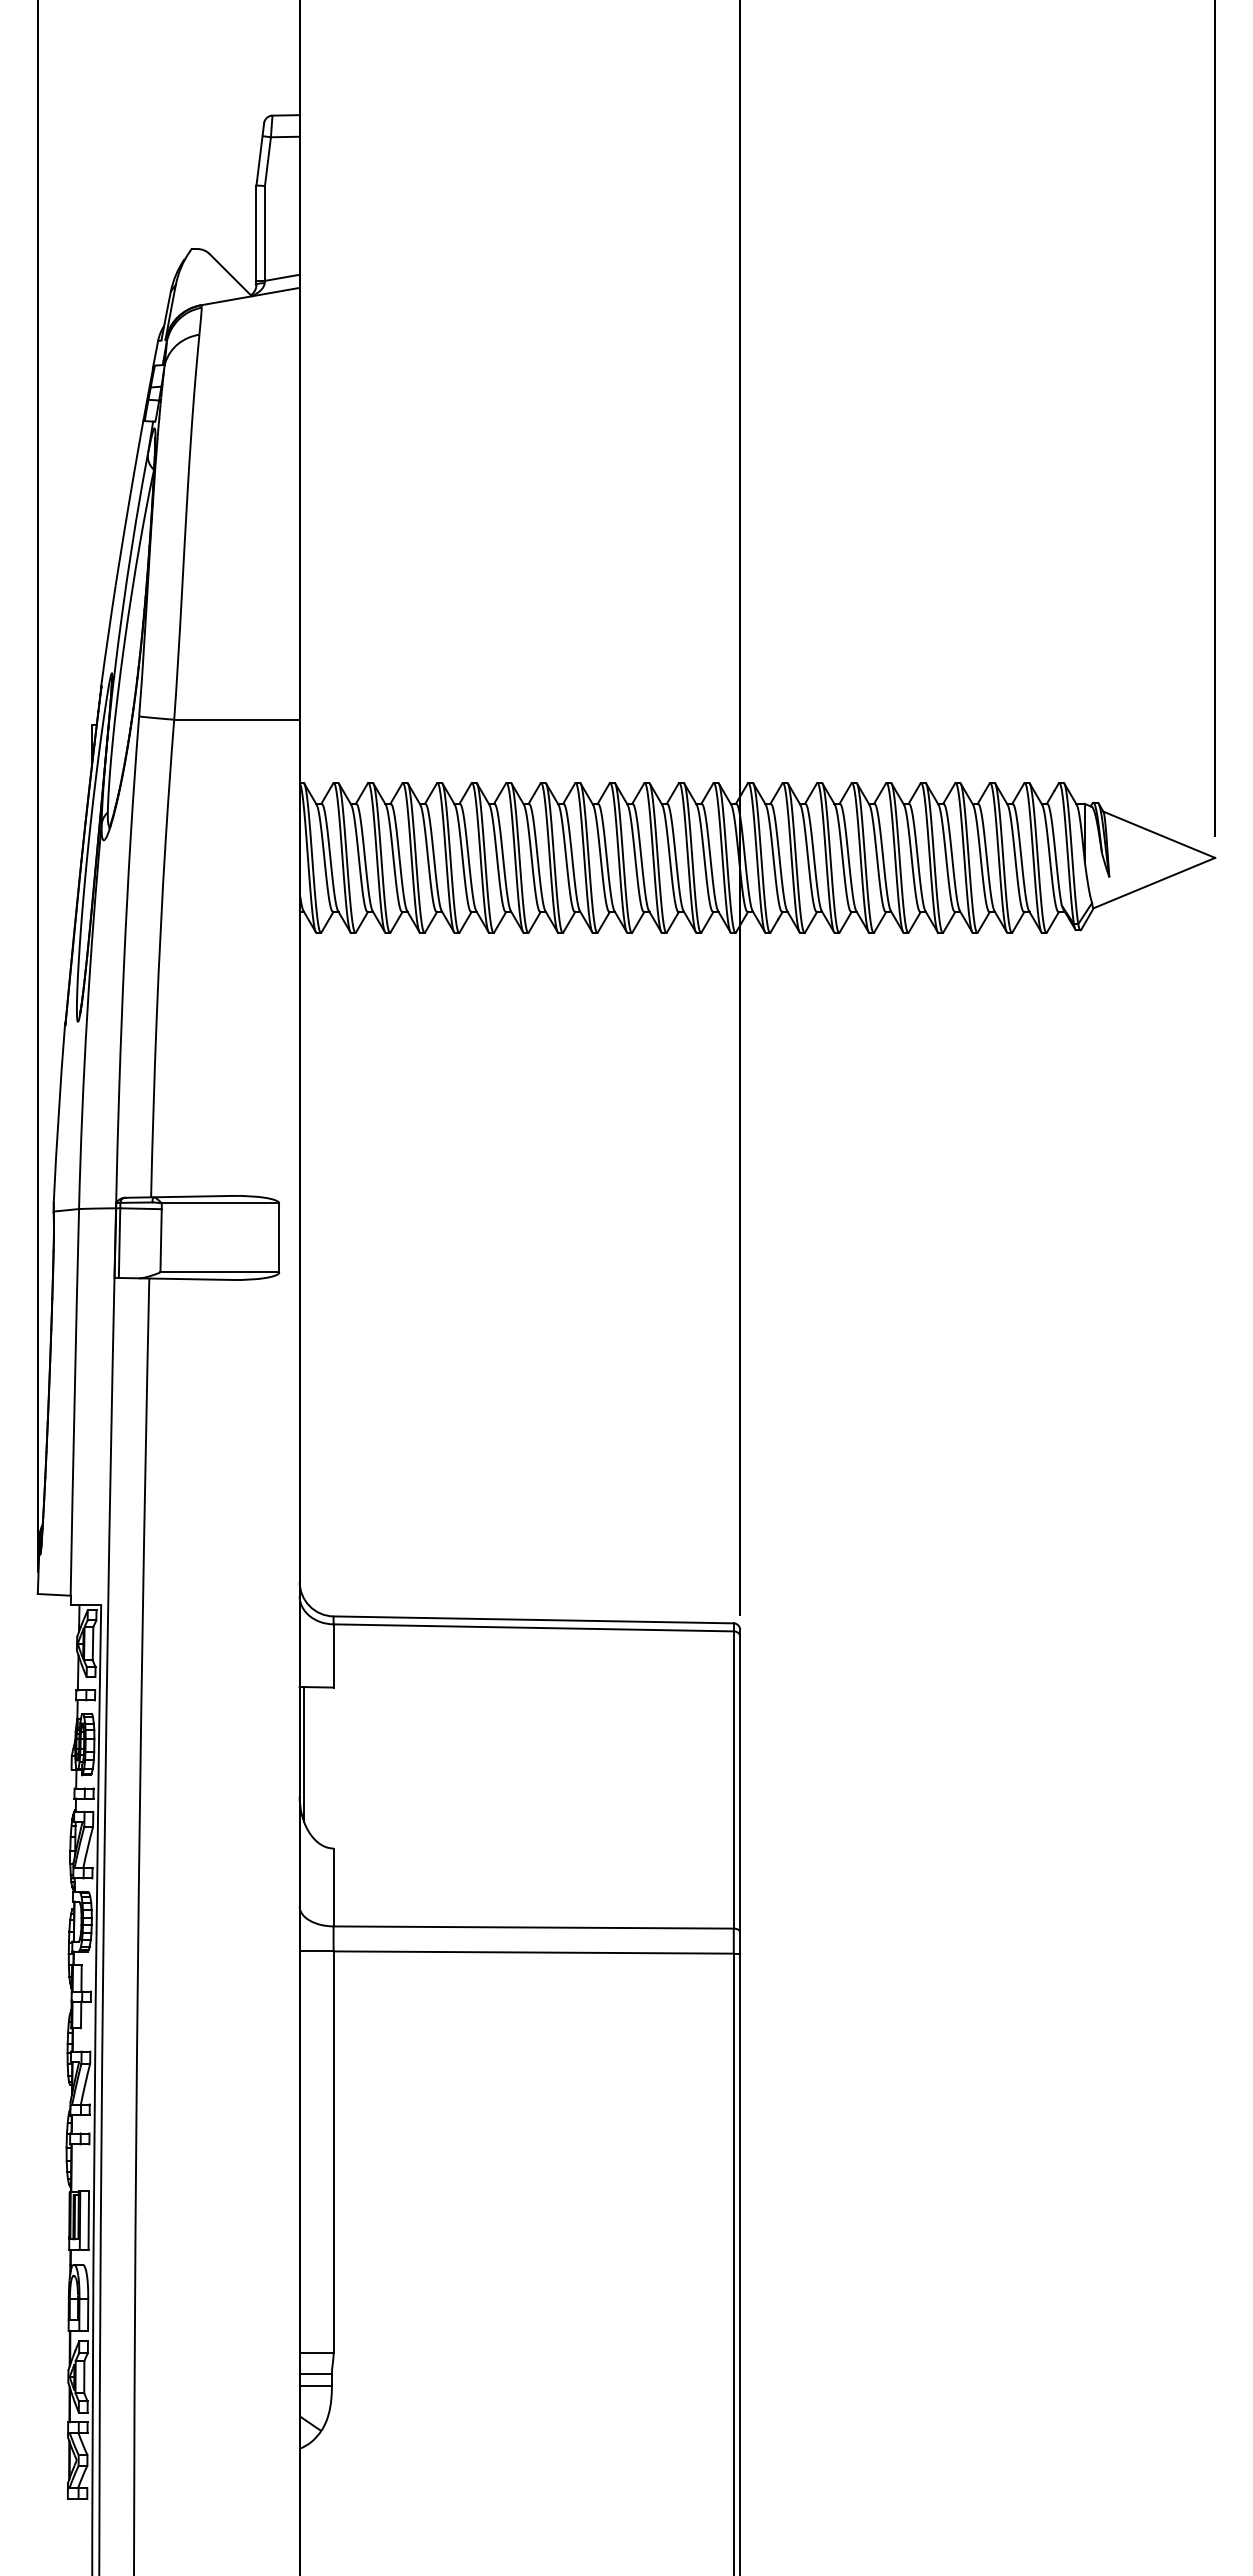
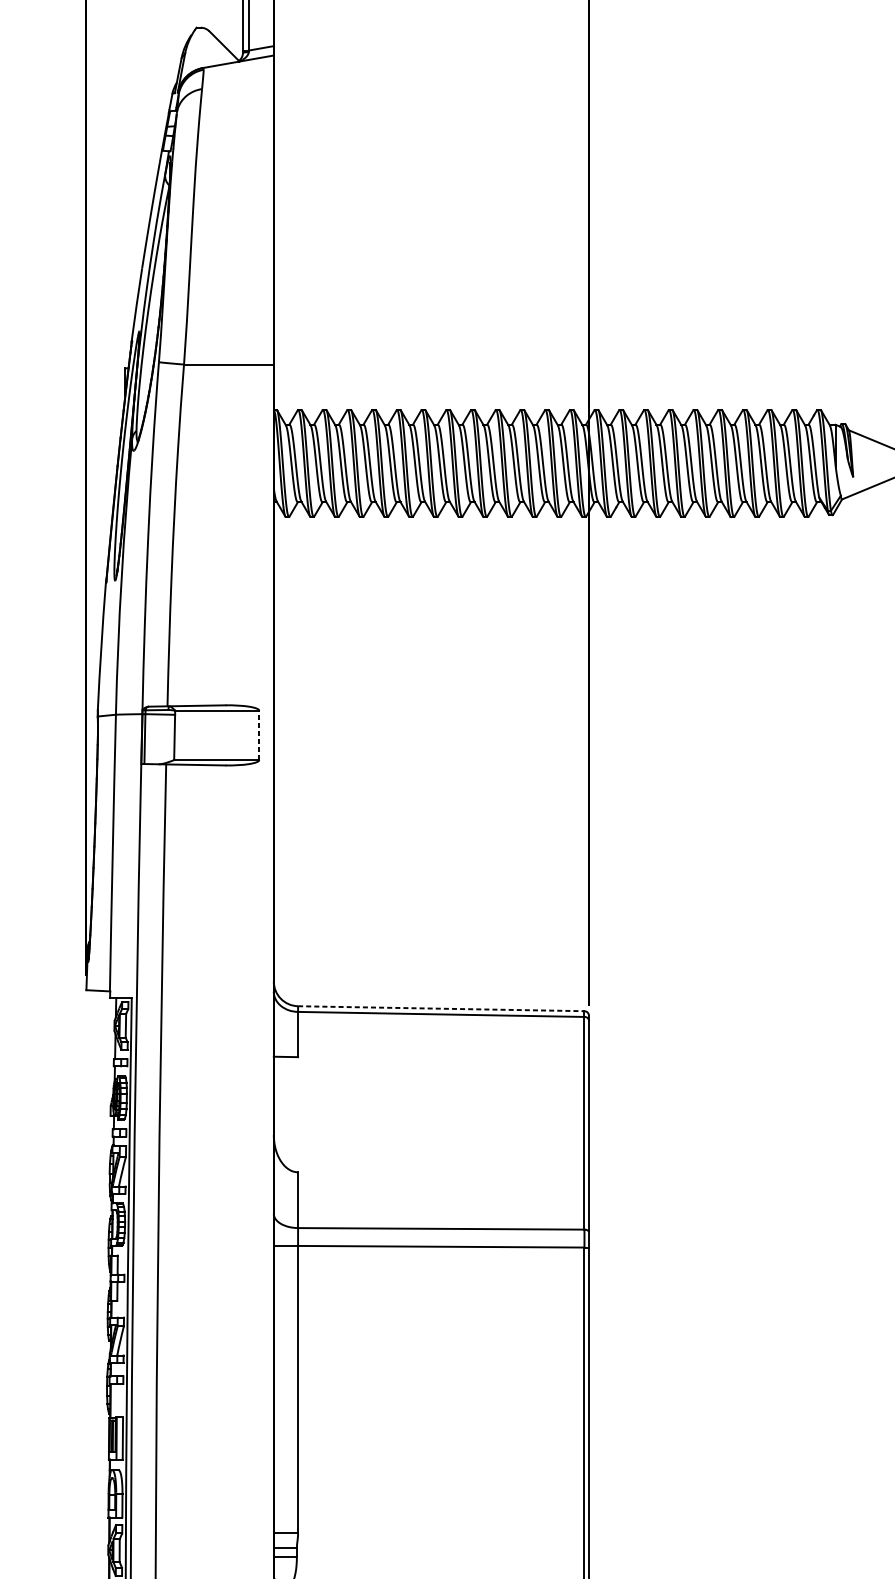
line: (279, 1237) -> (259, 735), solid -> dashed
line: (534, 1619) -> (441, 1008), solid -> dashed
line: (303, 1754) -> (276, 1105), removed

